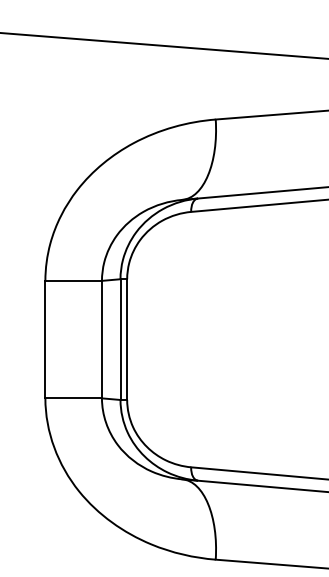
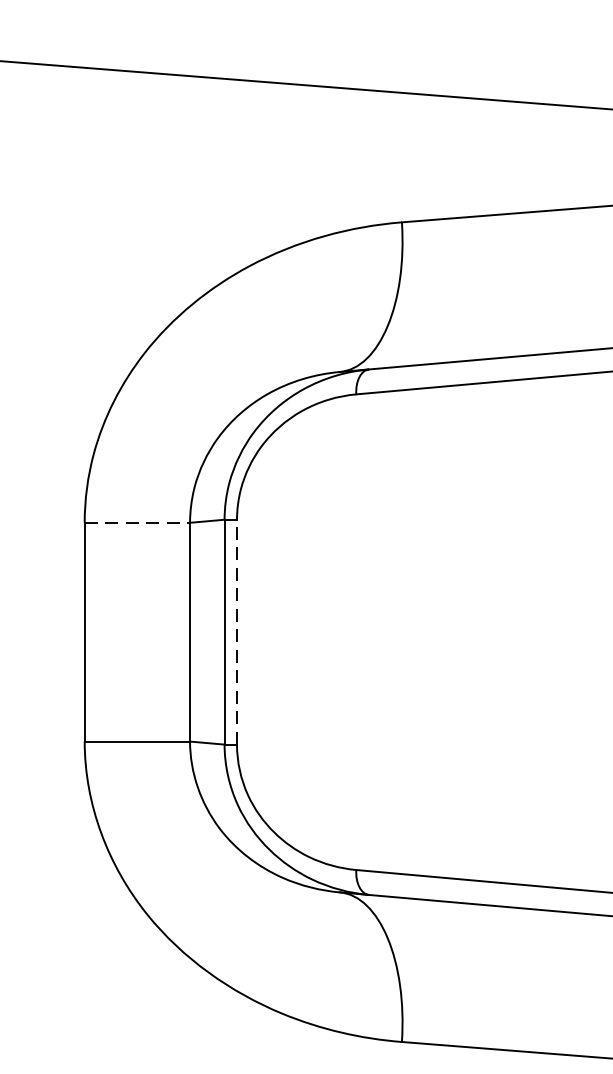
line: (74, 280) -> (138, 522), solid -> dashed
line: (127, 339) -> (237, 631), solid -> dashed

